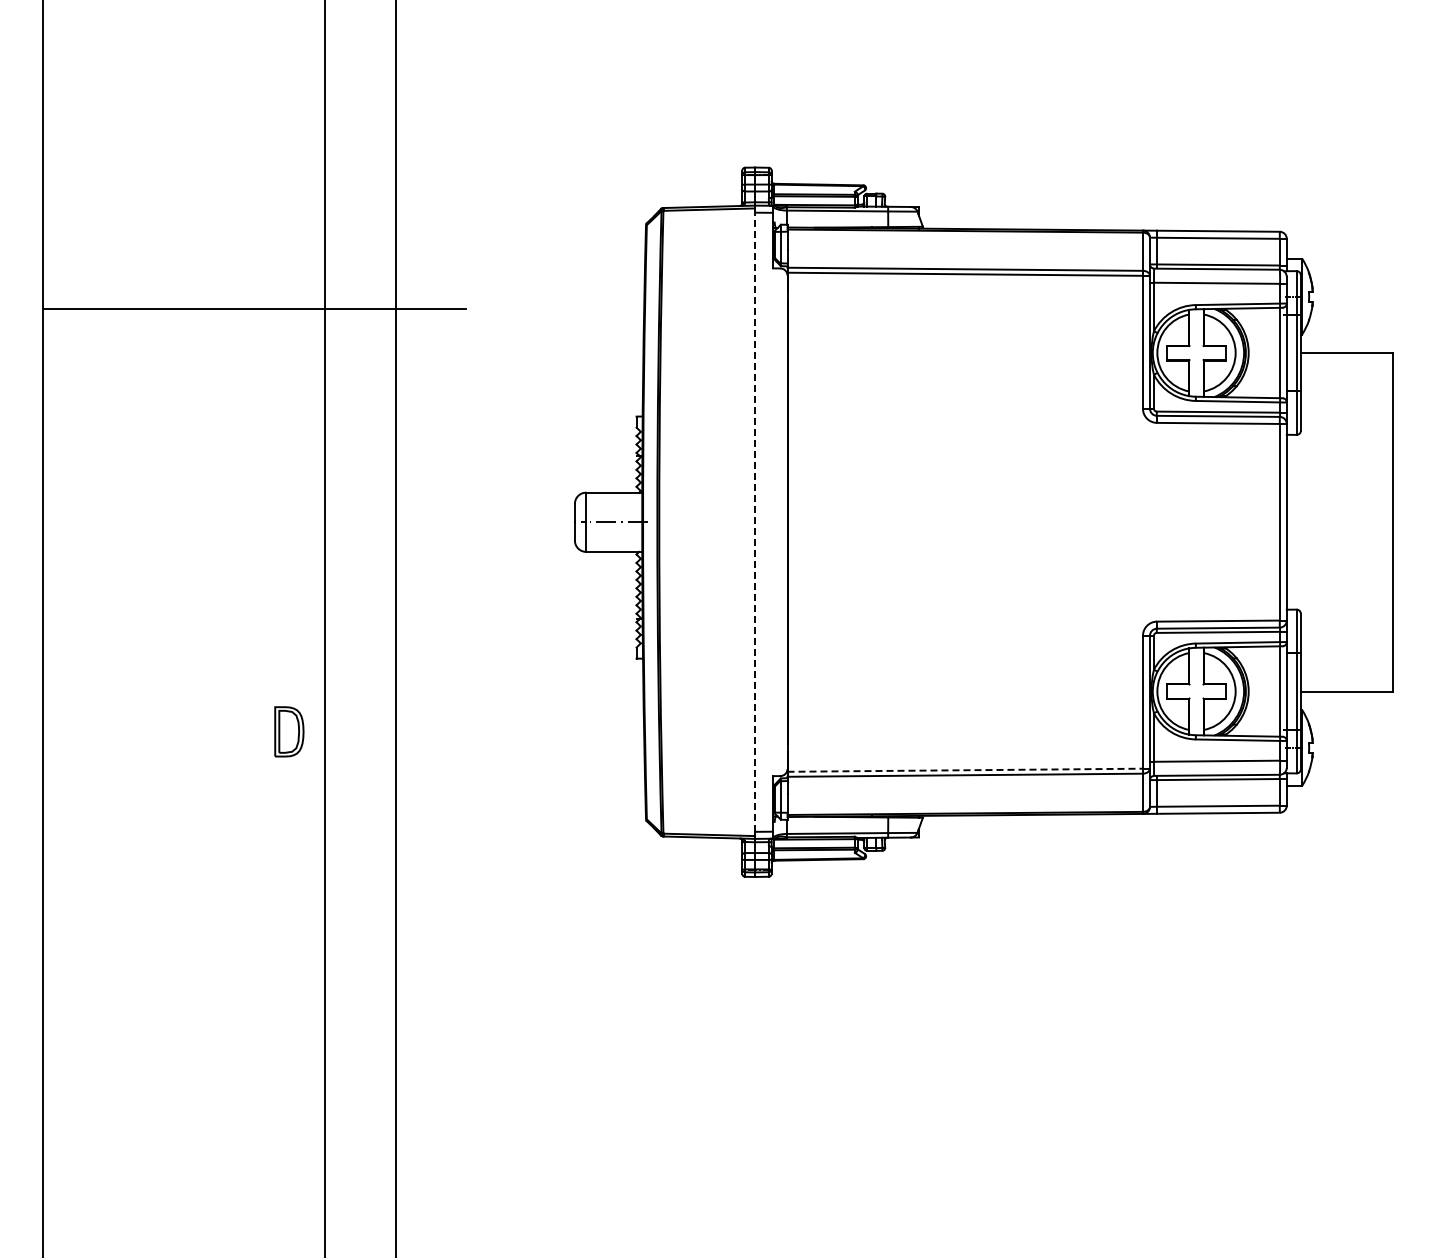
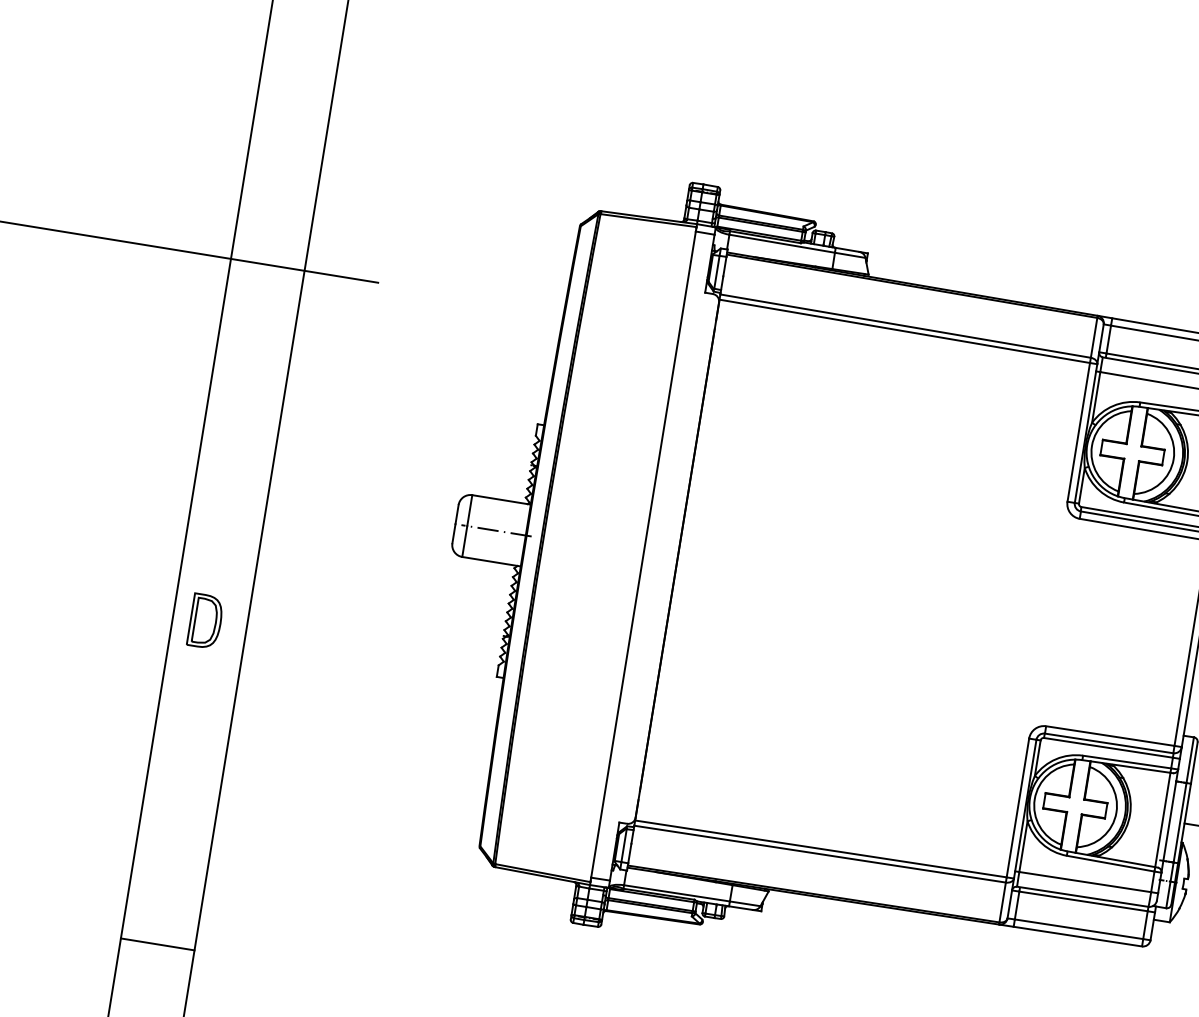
line: (755, 522) -> (643, 554), dashed -> solid
part: (289, 731) -> (205, 621), moved
line: (965, 770) -> (821, 849), dashed -> solid
line: (360, 959) -> (157, 944), added

